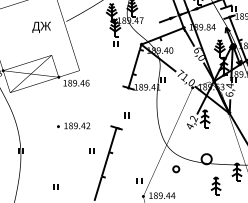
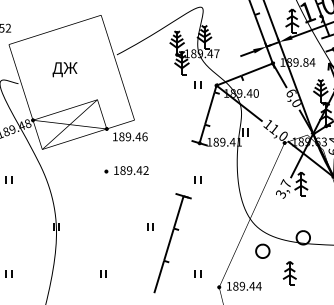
text: (41, 27) -> (64, 69), moved
part: (115, 43) -> (197, 84), moved
text: (180, 73) -> (268, 123), 71,0 -> 11,0
text: (191, 122) -> (283, 188), 4,2 -> 3,7
text: (73, 125) -> (126, 170), moved
part: (175, 168) -> (262, 250), size x1.67
part: (139, 180) -> (197, 273), moved
part: (215, 186) -> (289, 273), moved

